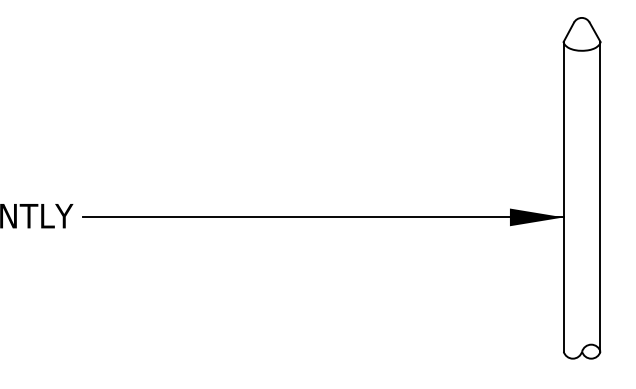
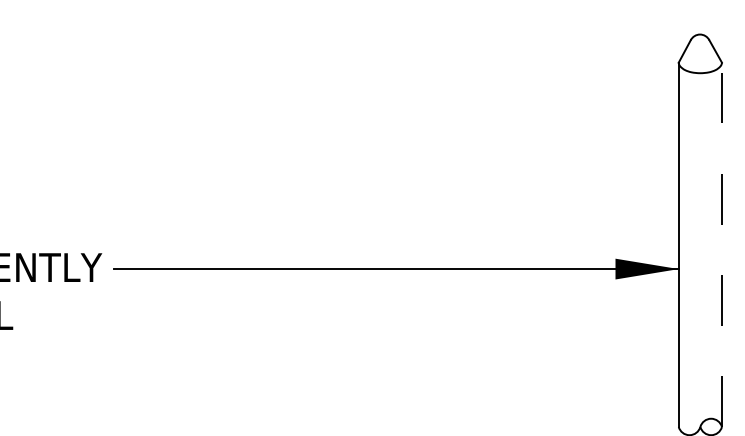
line: (600, 196) -> (721, 244), solid -> dashed

